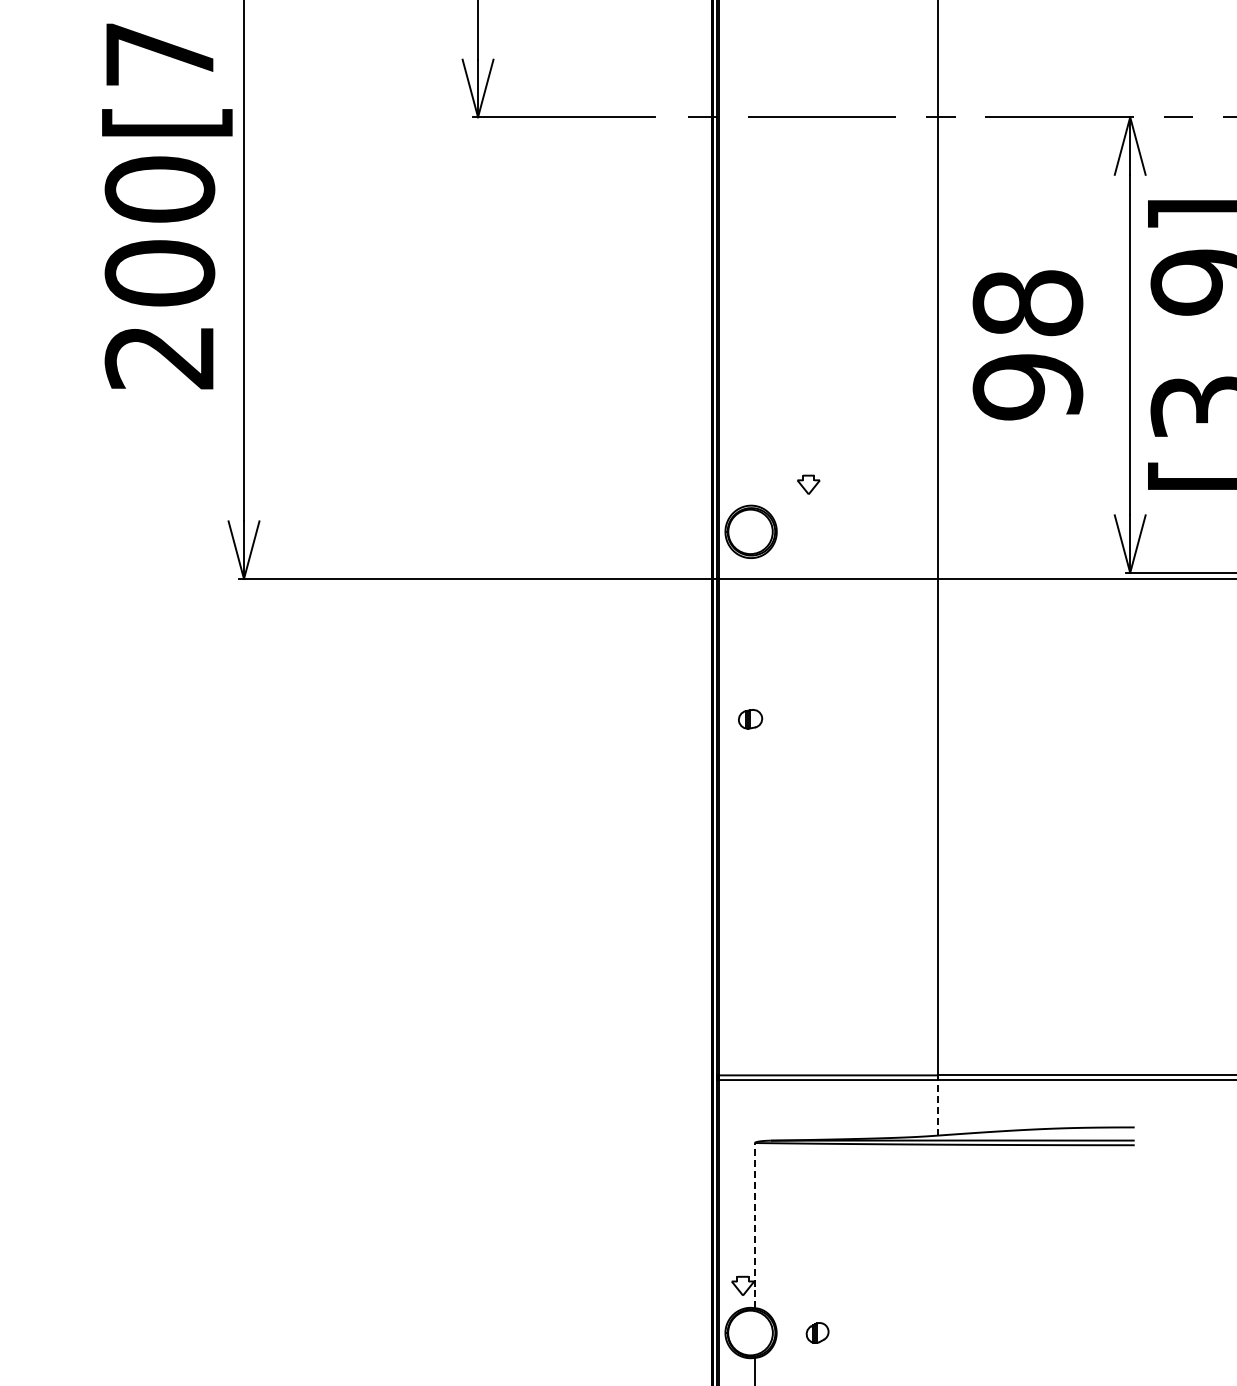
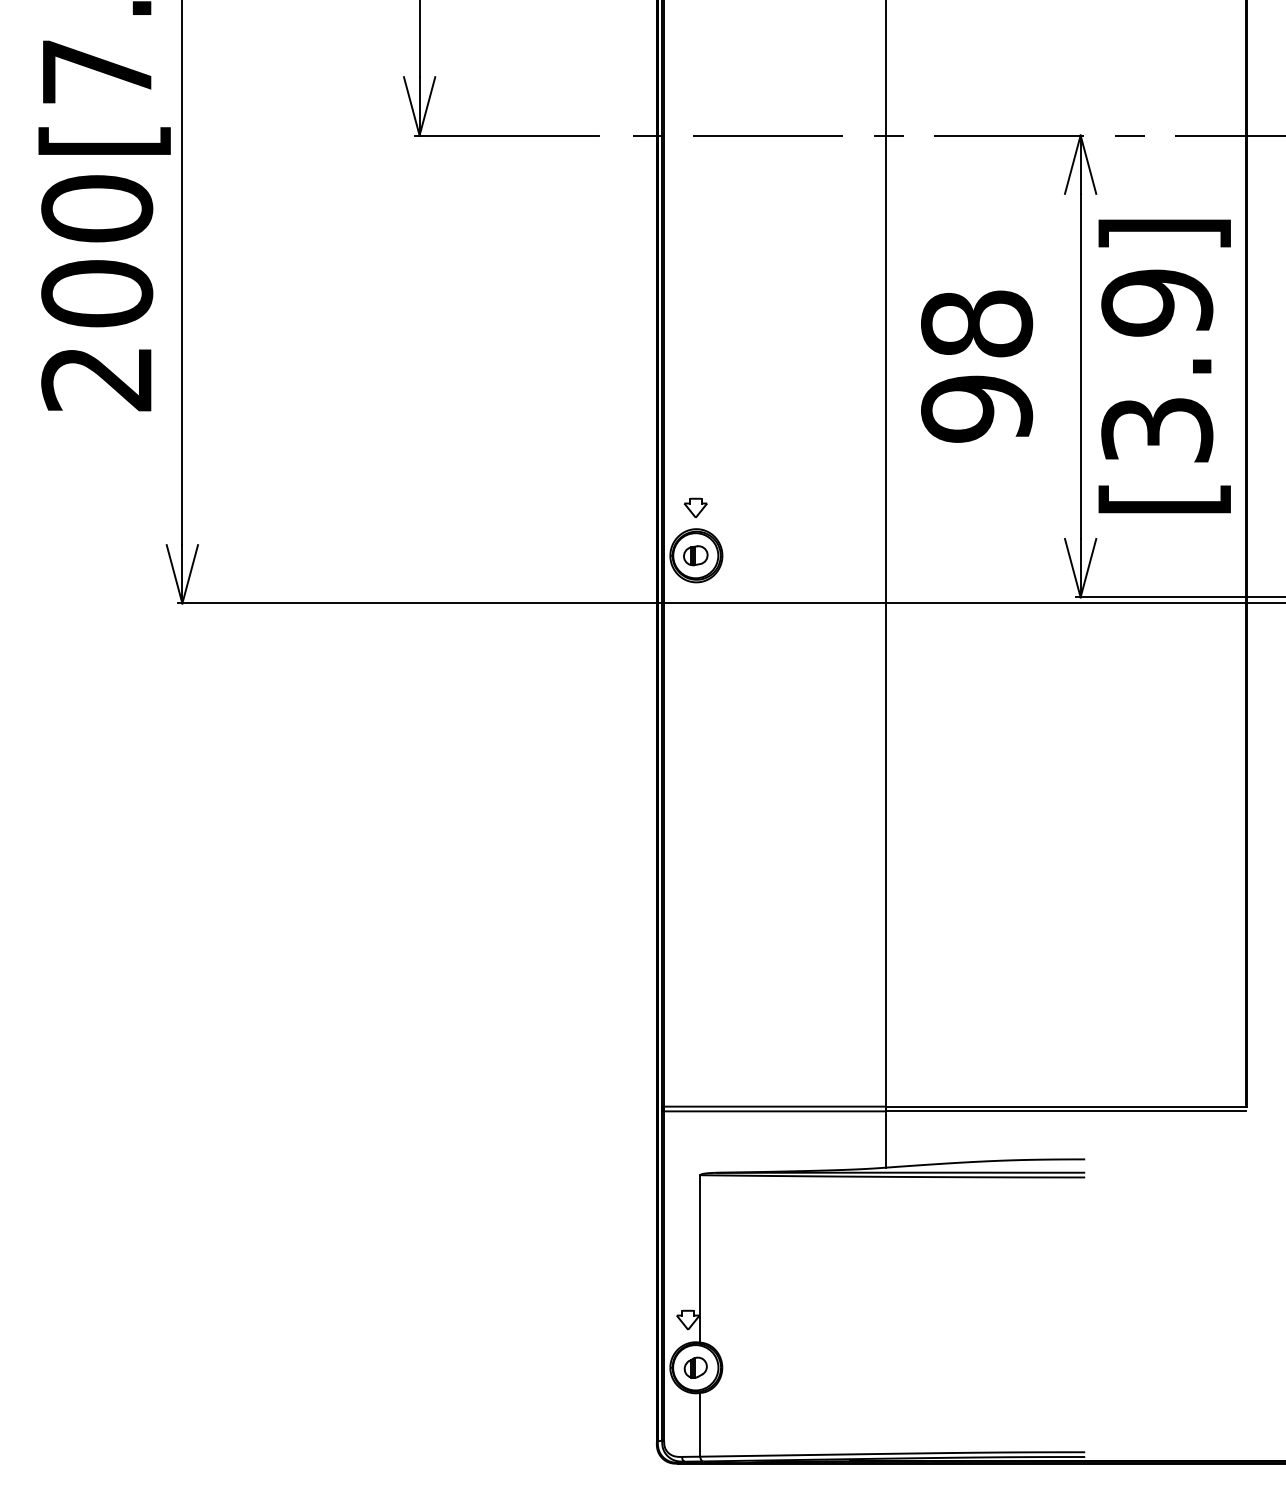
part: (808, 484) -> (695, 507), moved
part: (750, 719) -> (695, 555), moved
line: (937, 1107) -> (885, 1139), dashed -> solid
line: (755, 1225) -> (700, 1258), dashed -> solid
part: (817, 1332) -> (695, 1367), moved

